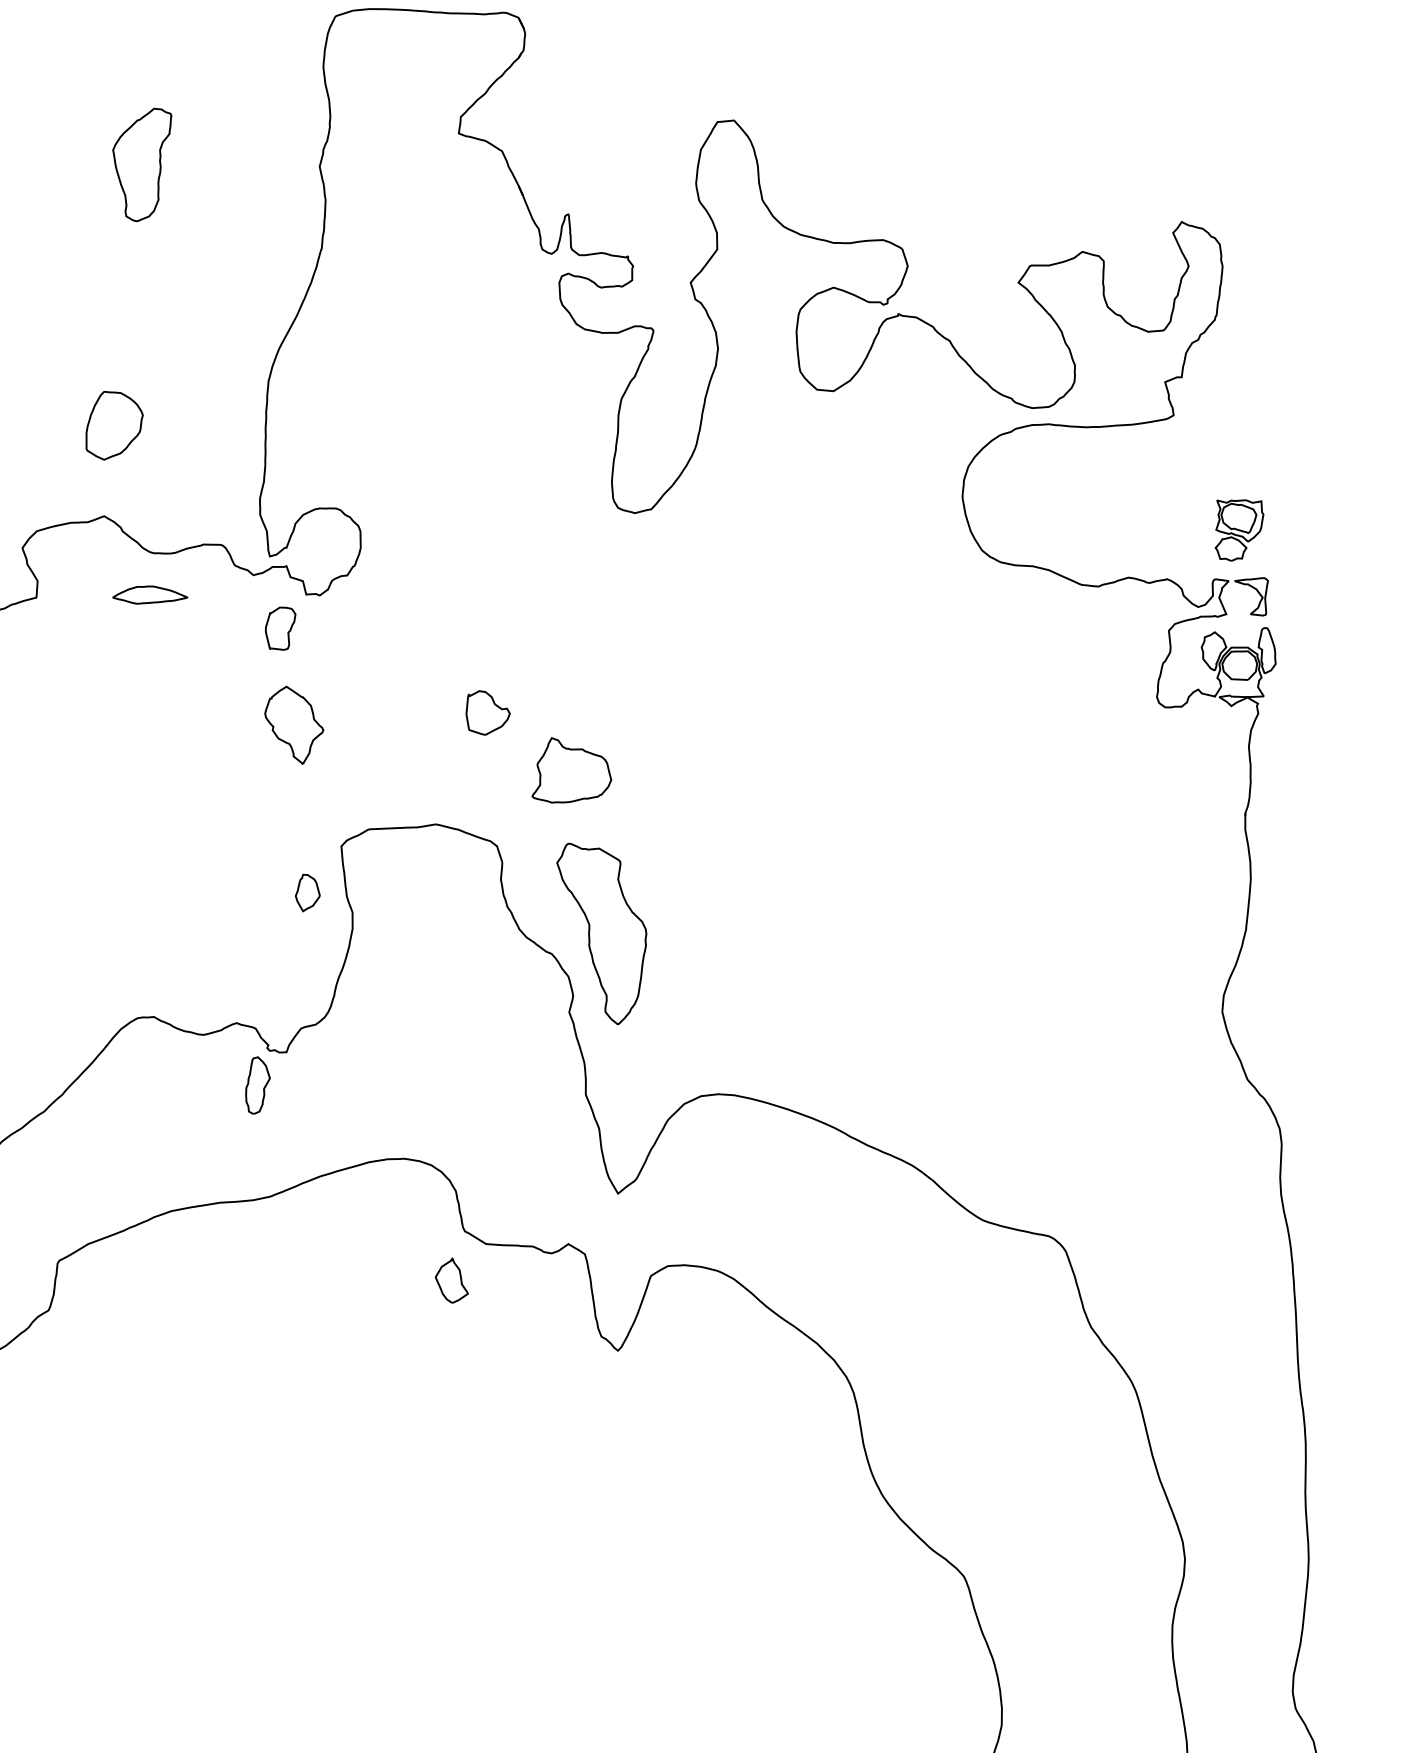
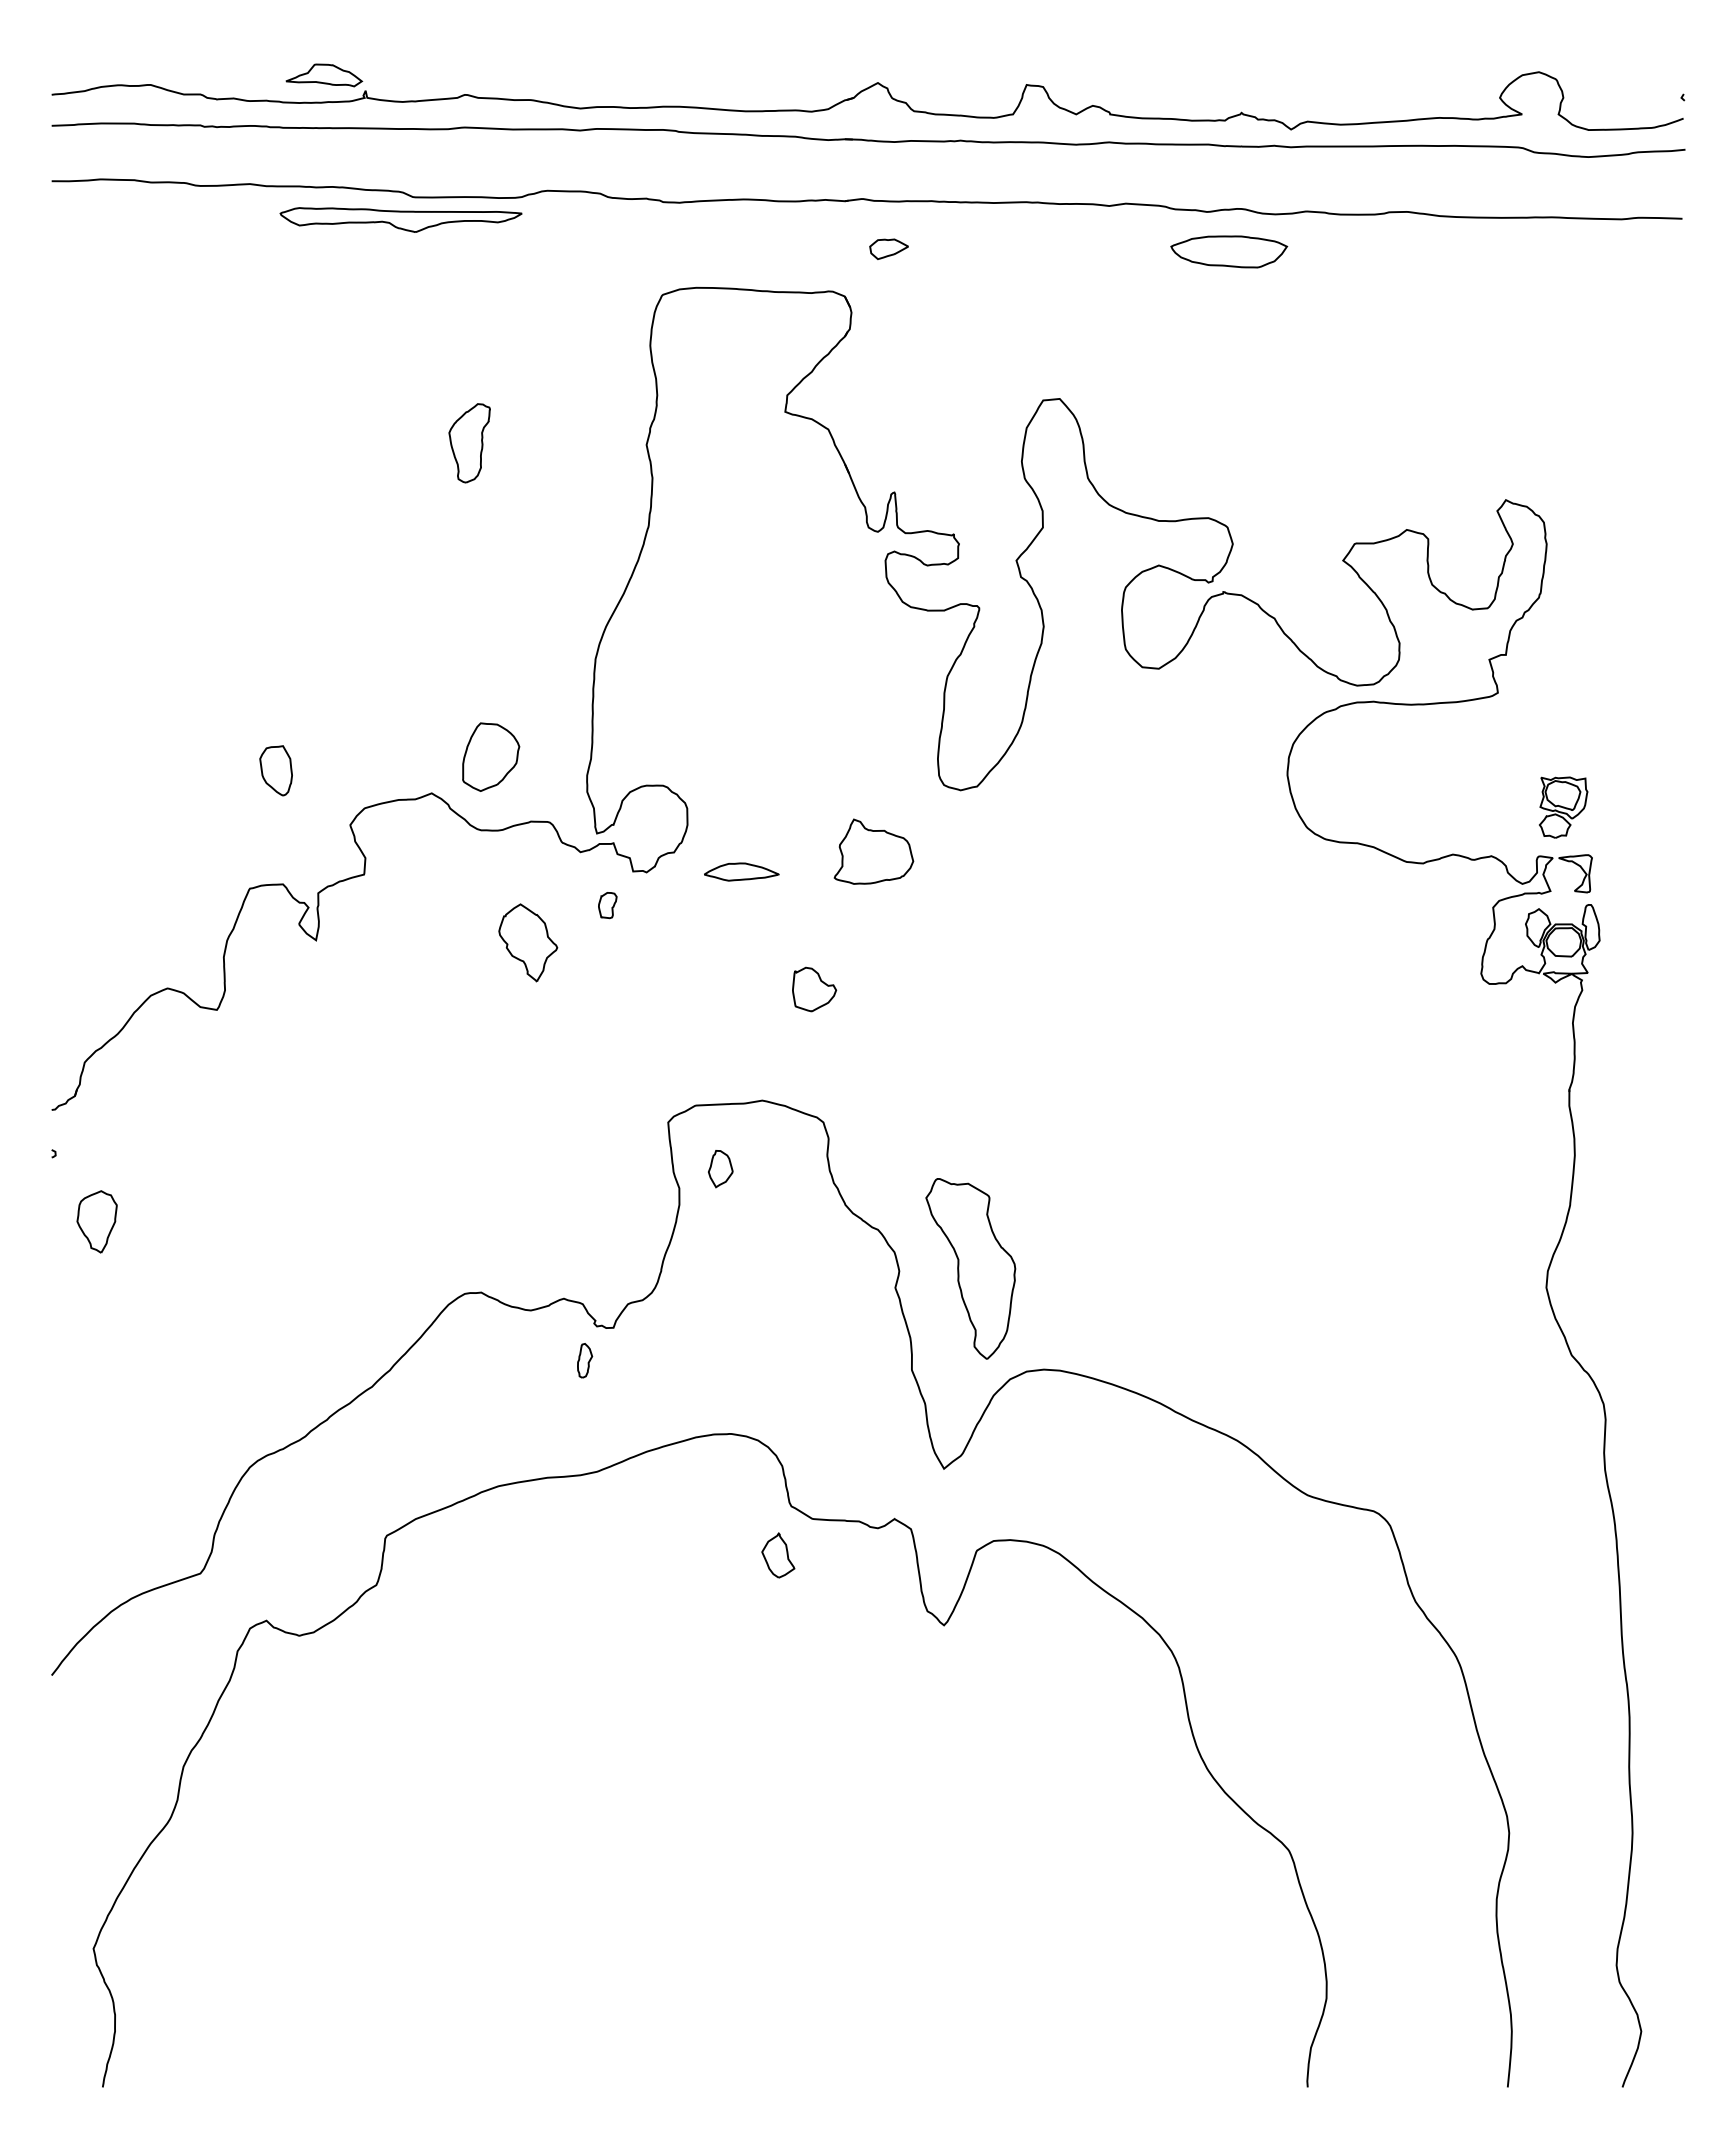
part: (142, 165) -> (469, 443), size x0.7
part: (114, 425) -> (491, 756), moved
part: (150, 594) -> (741, 871), moved
part: (280, 628) -> (607, 905), size x0.6
part: (294, 724) -> (528, 942), moved
part: (571, 770) -> (873, 851), moved
part: (307, 893) -> (720, 1169), moved
part: (601, 933) -> (970, 1268), moved
part: (257, 1085) -> (584, 1360), size x0.6

